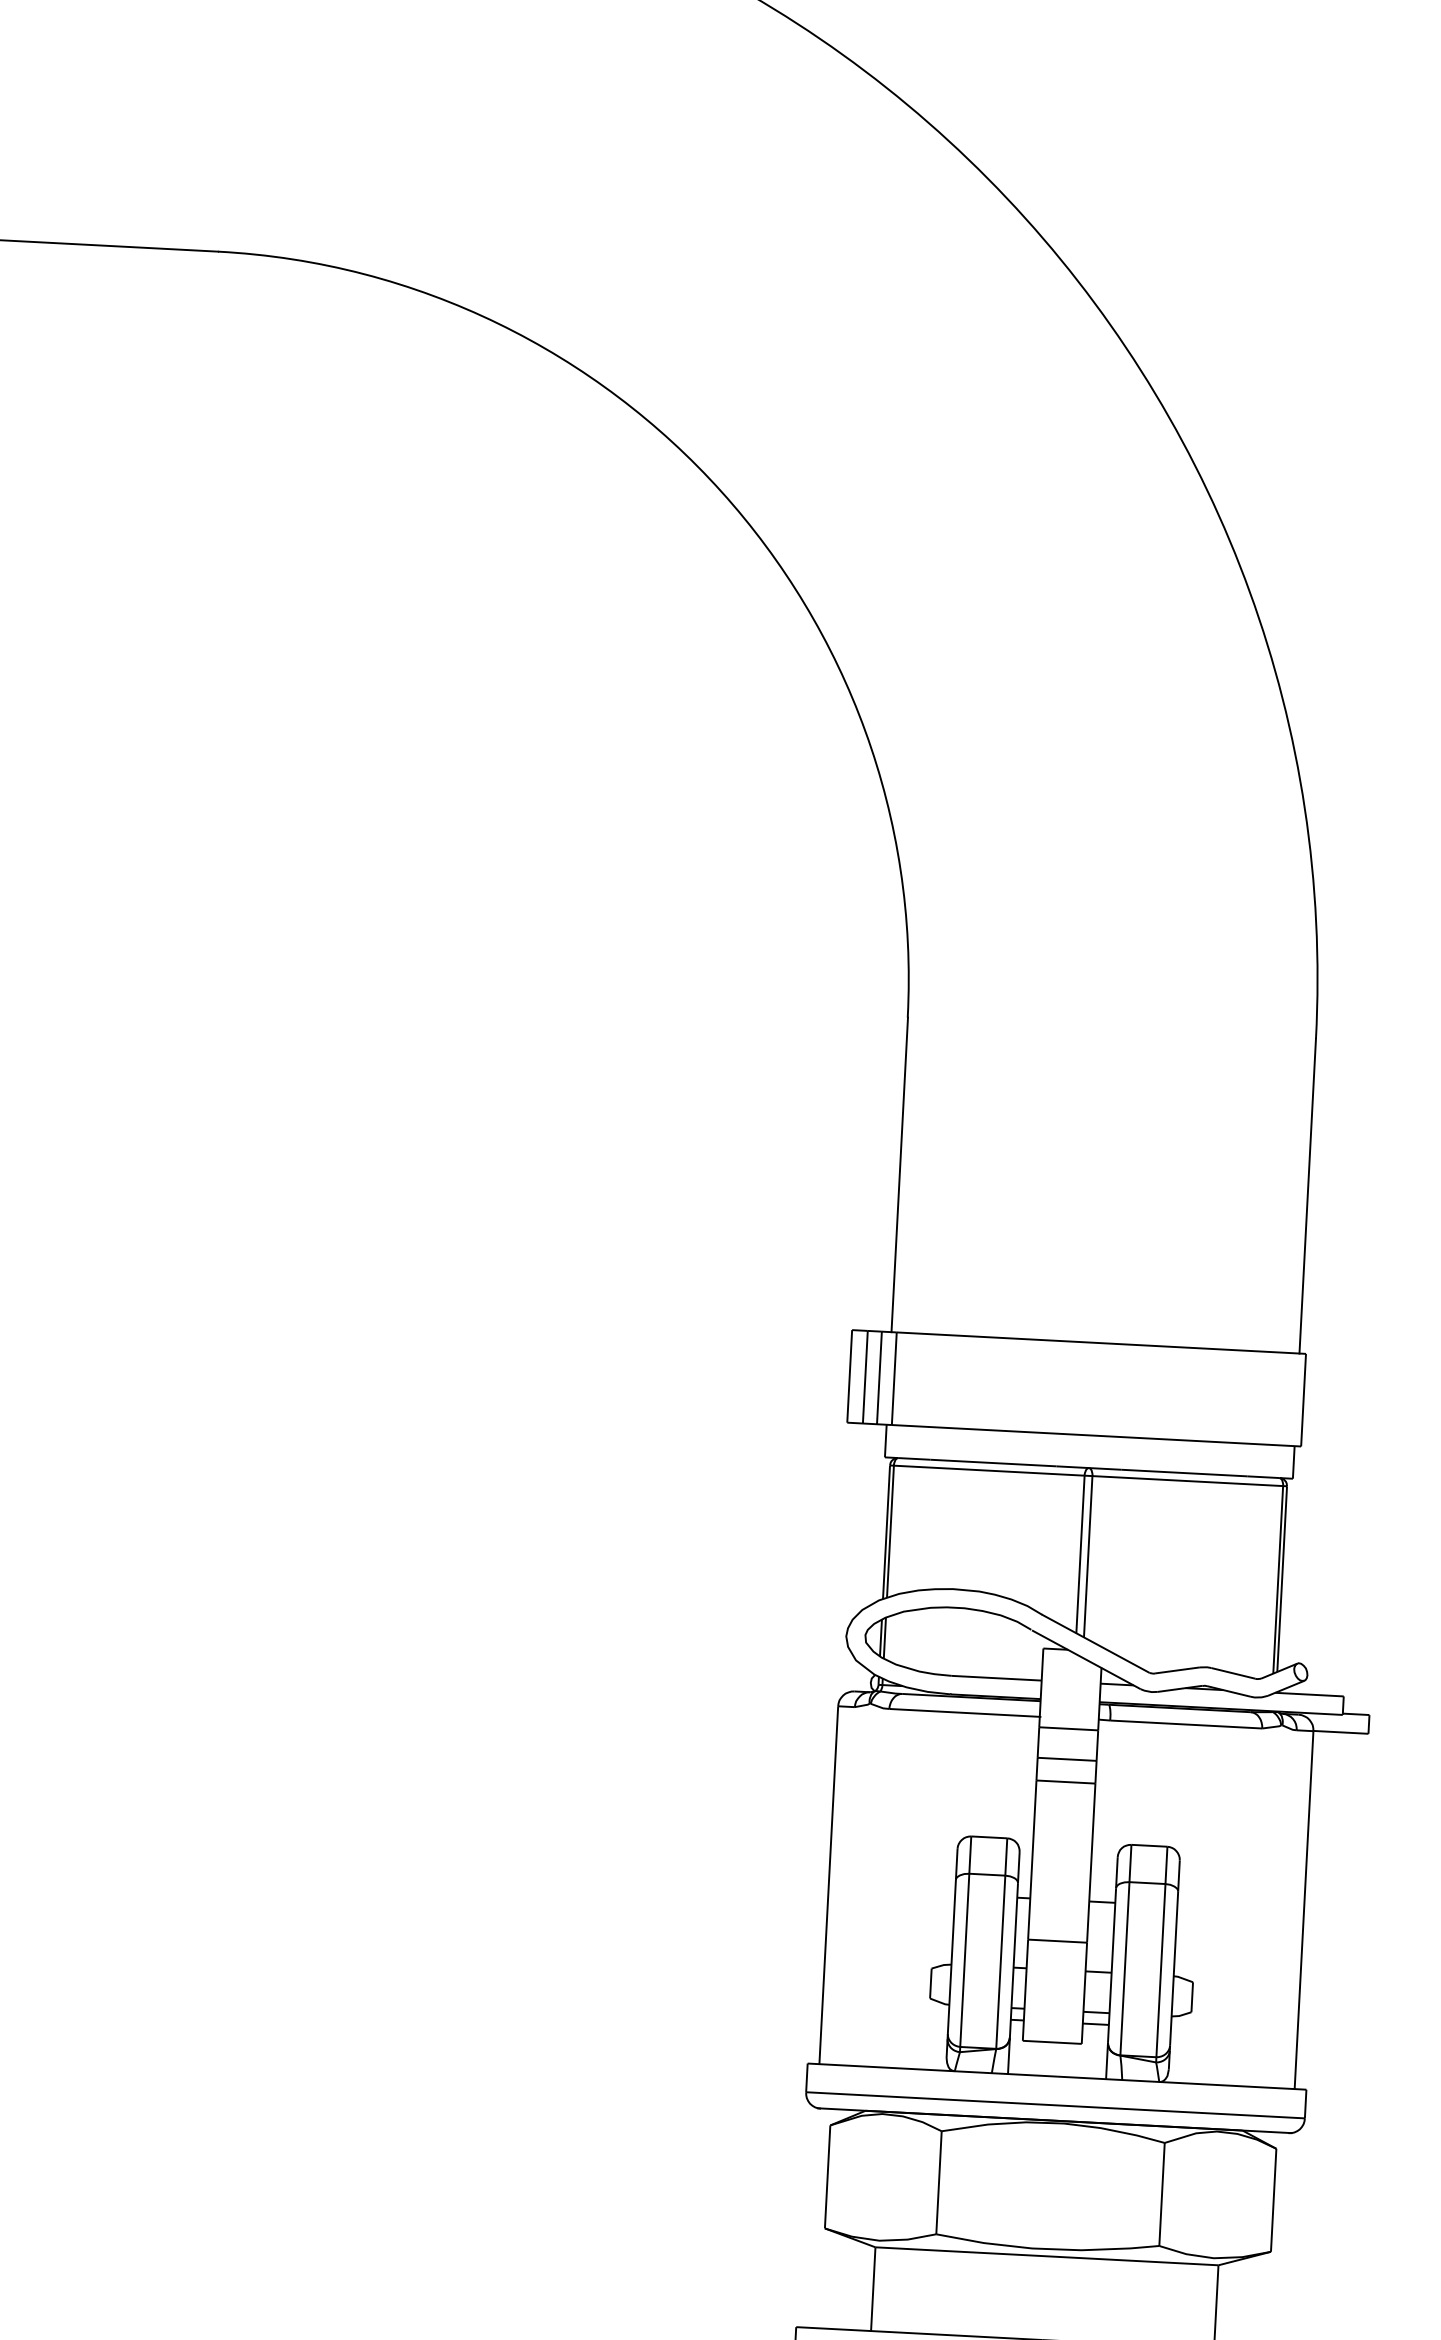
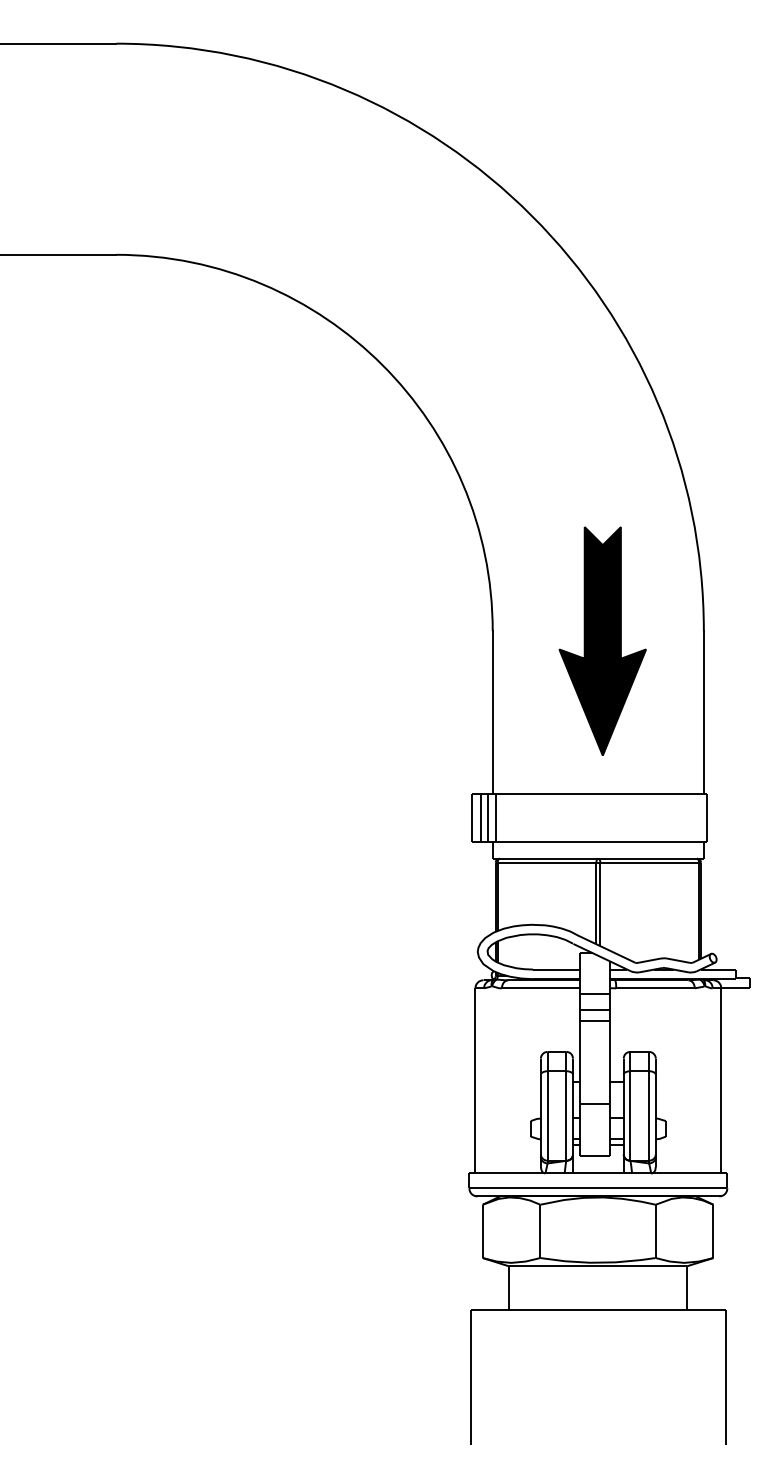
part: (1119, 1046) -> (602, 640), added

